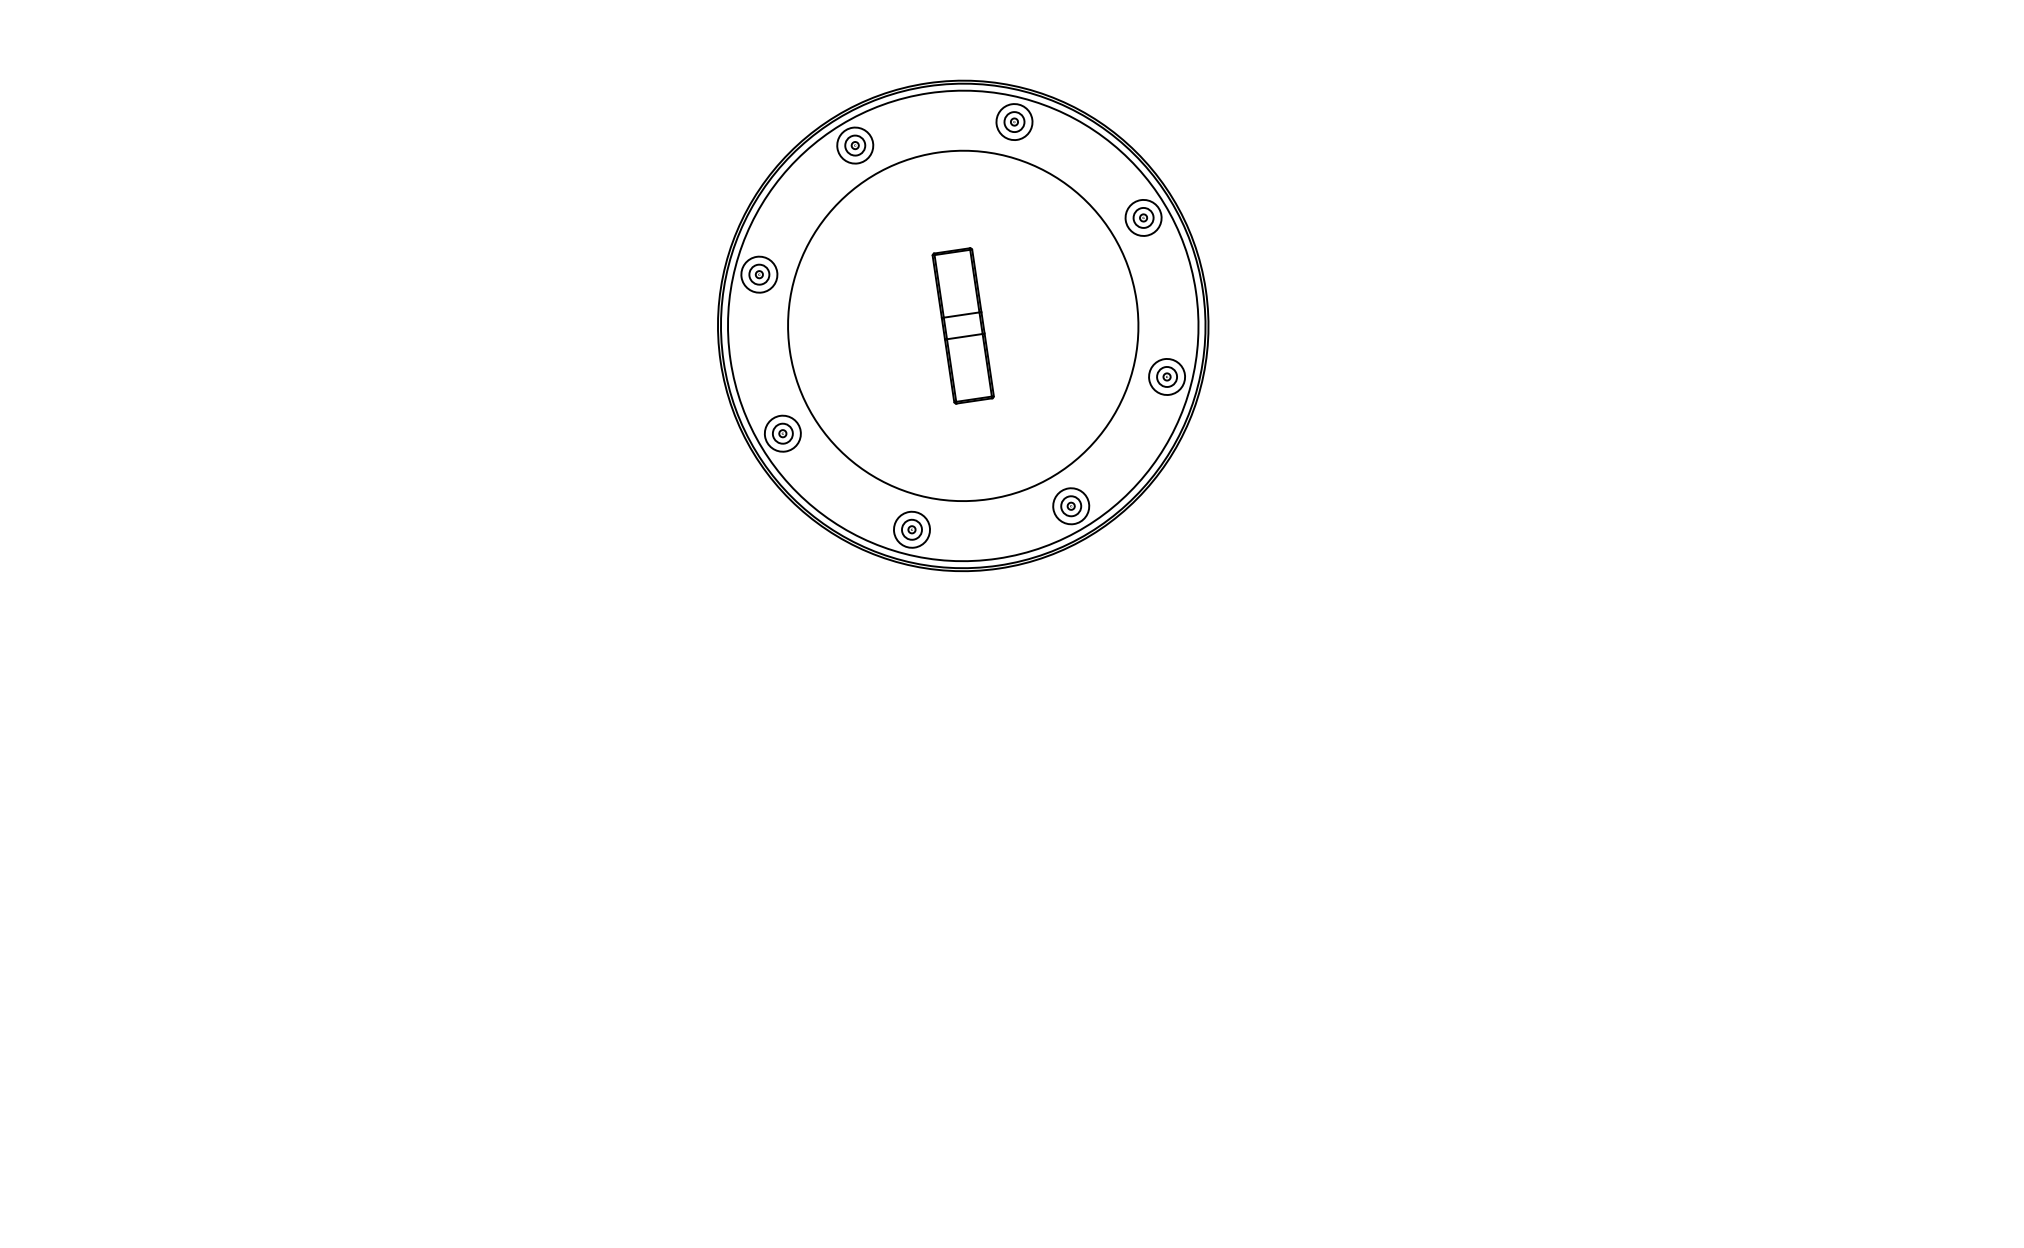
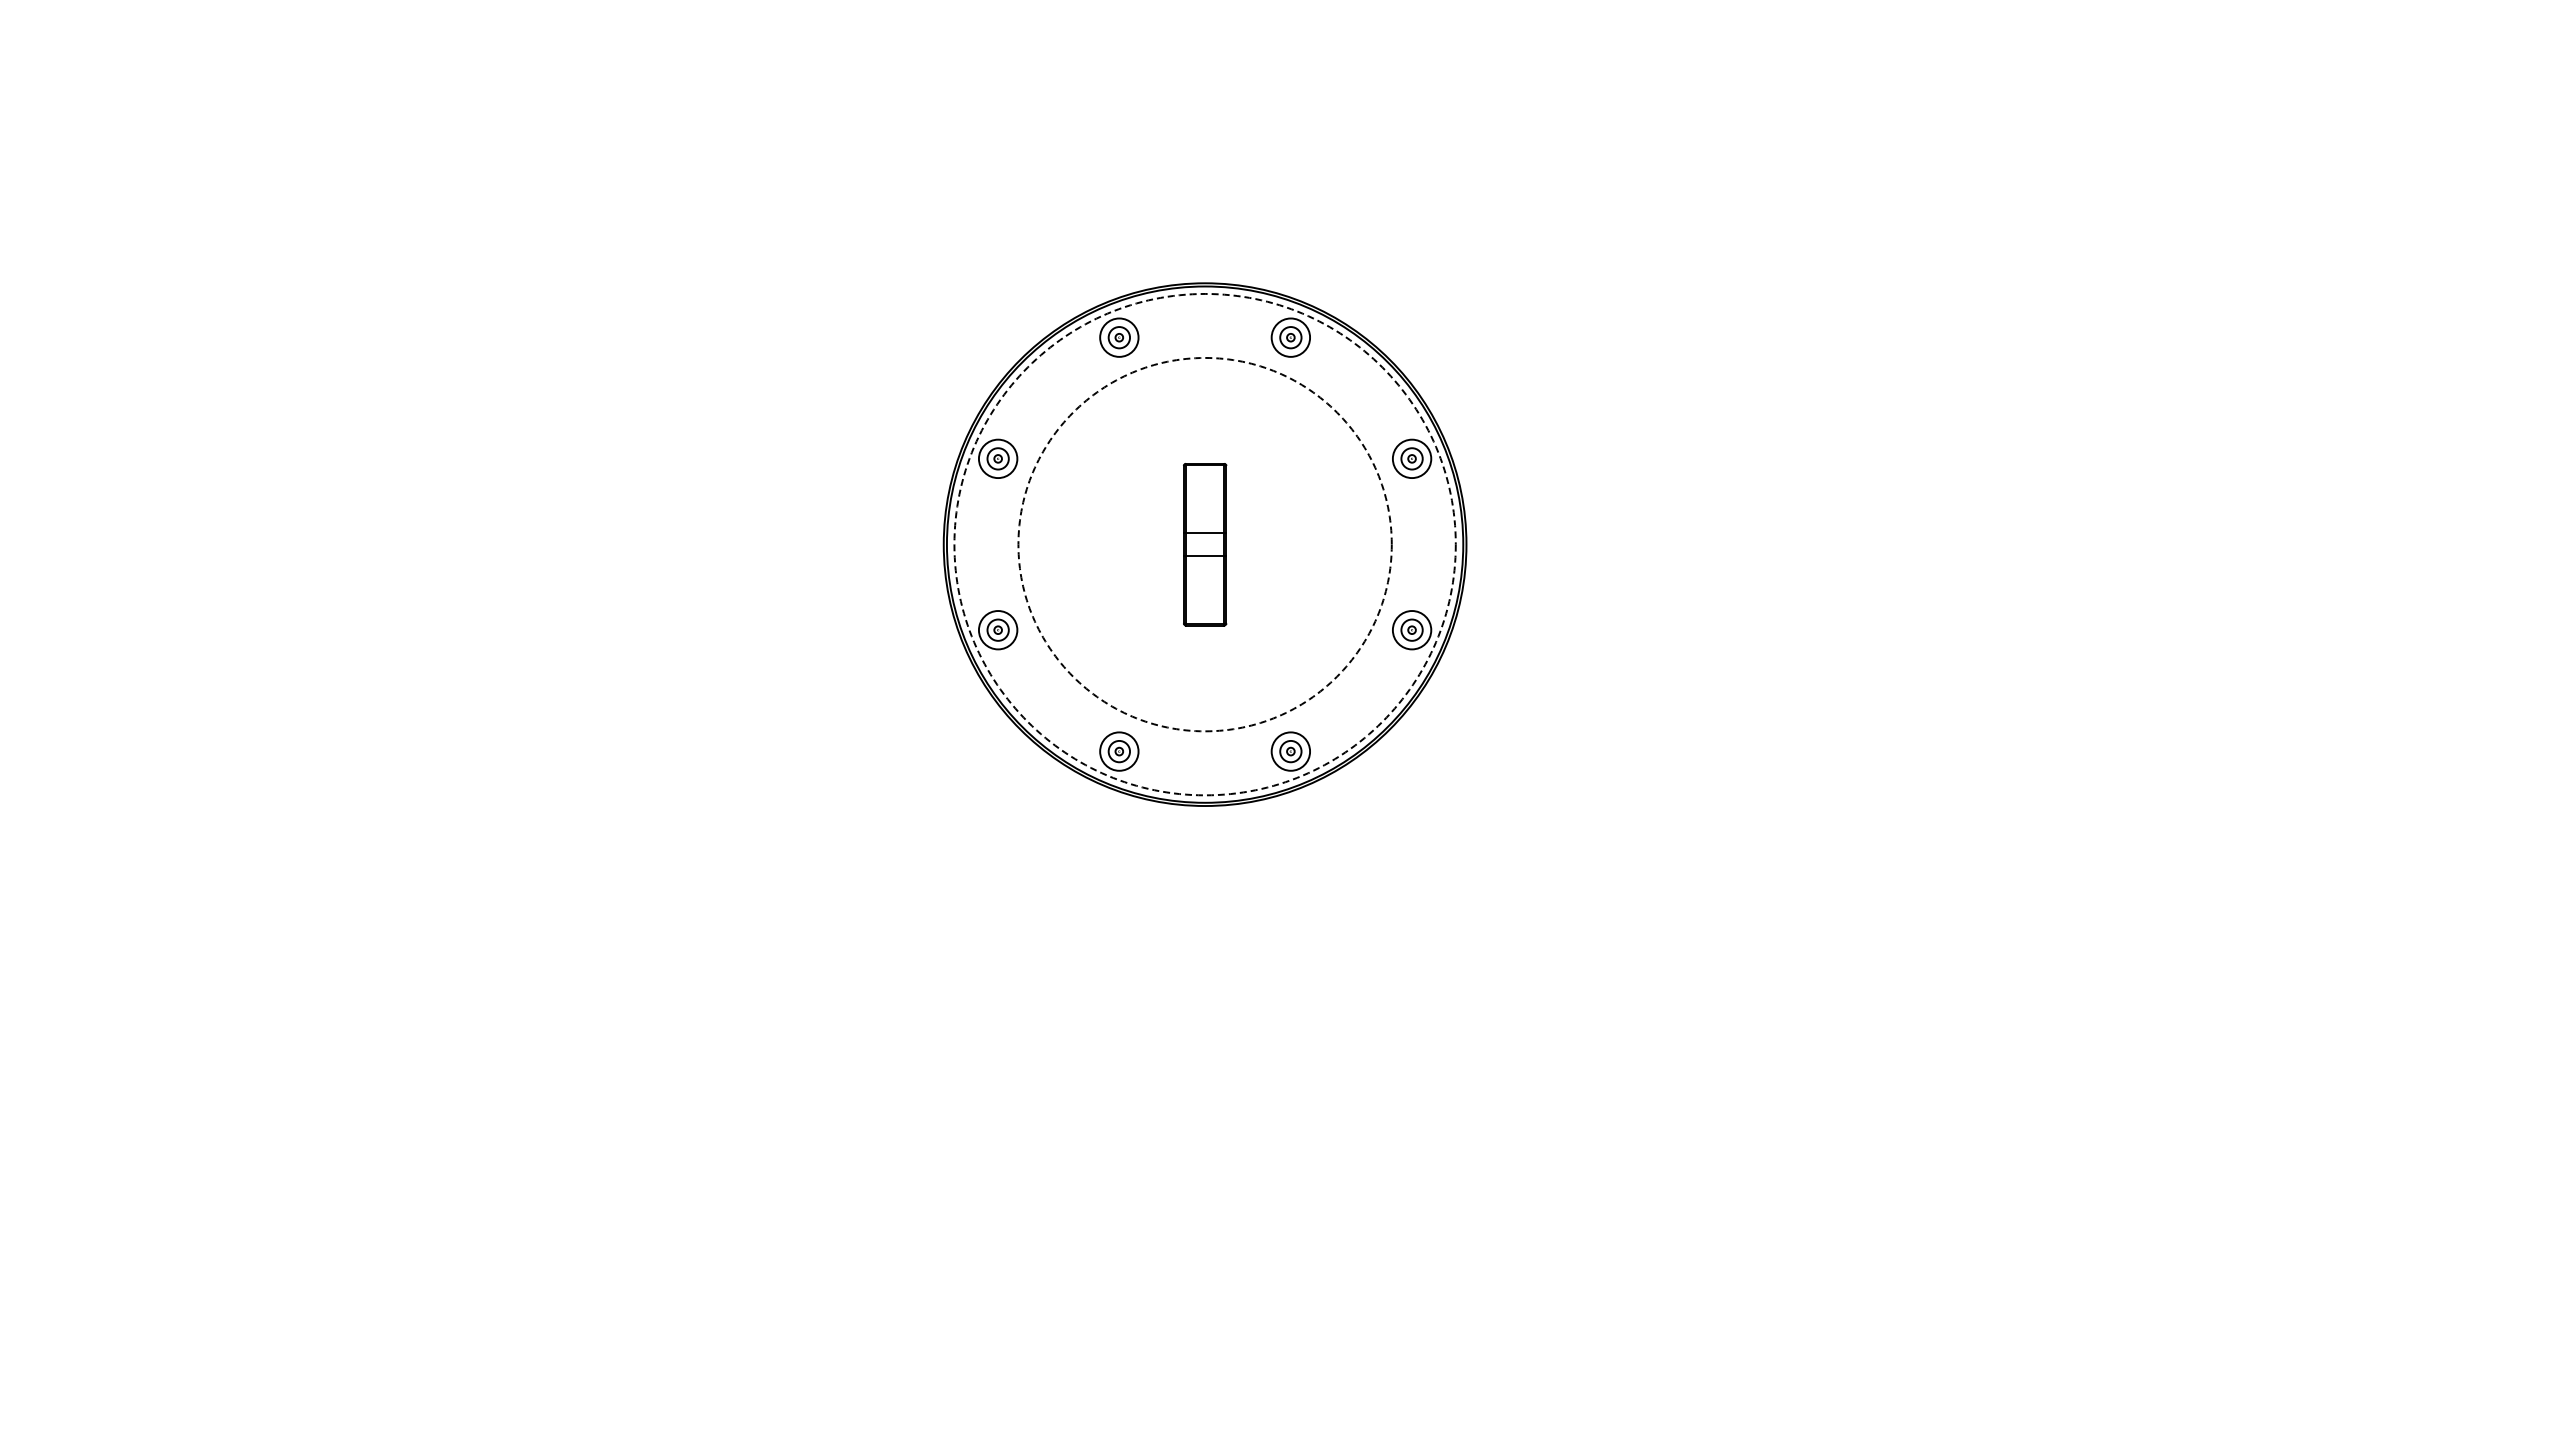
circle: (962, 325) -> (1204, 544), solid -> dashed
circle: (962, 325) -> (1204, 544), solid -> dashed

